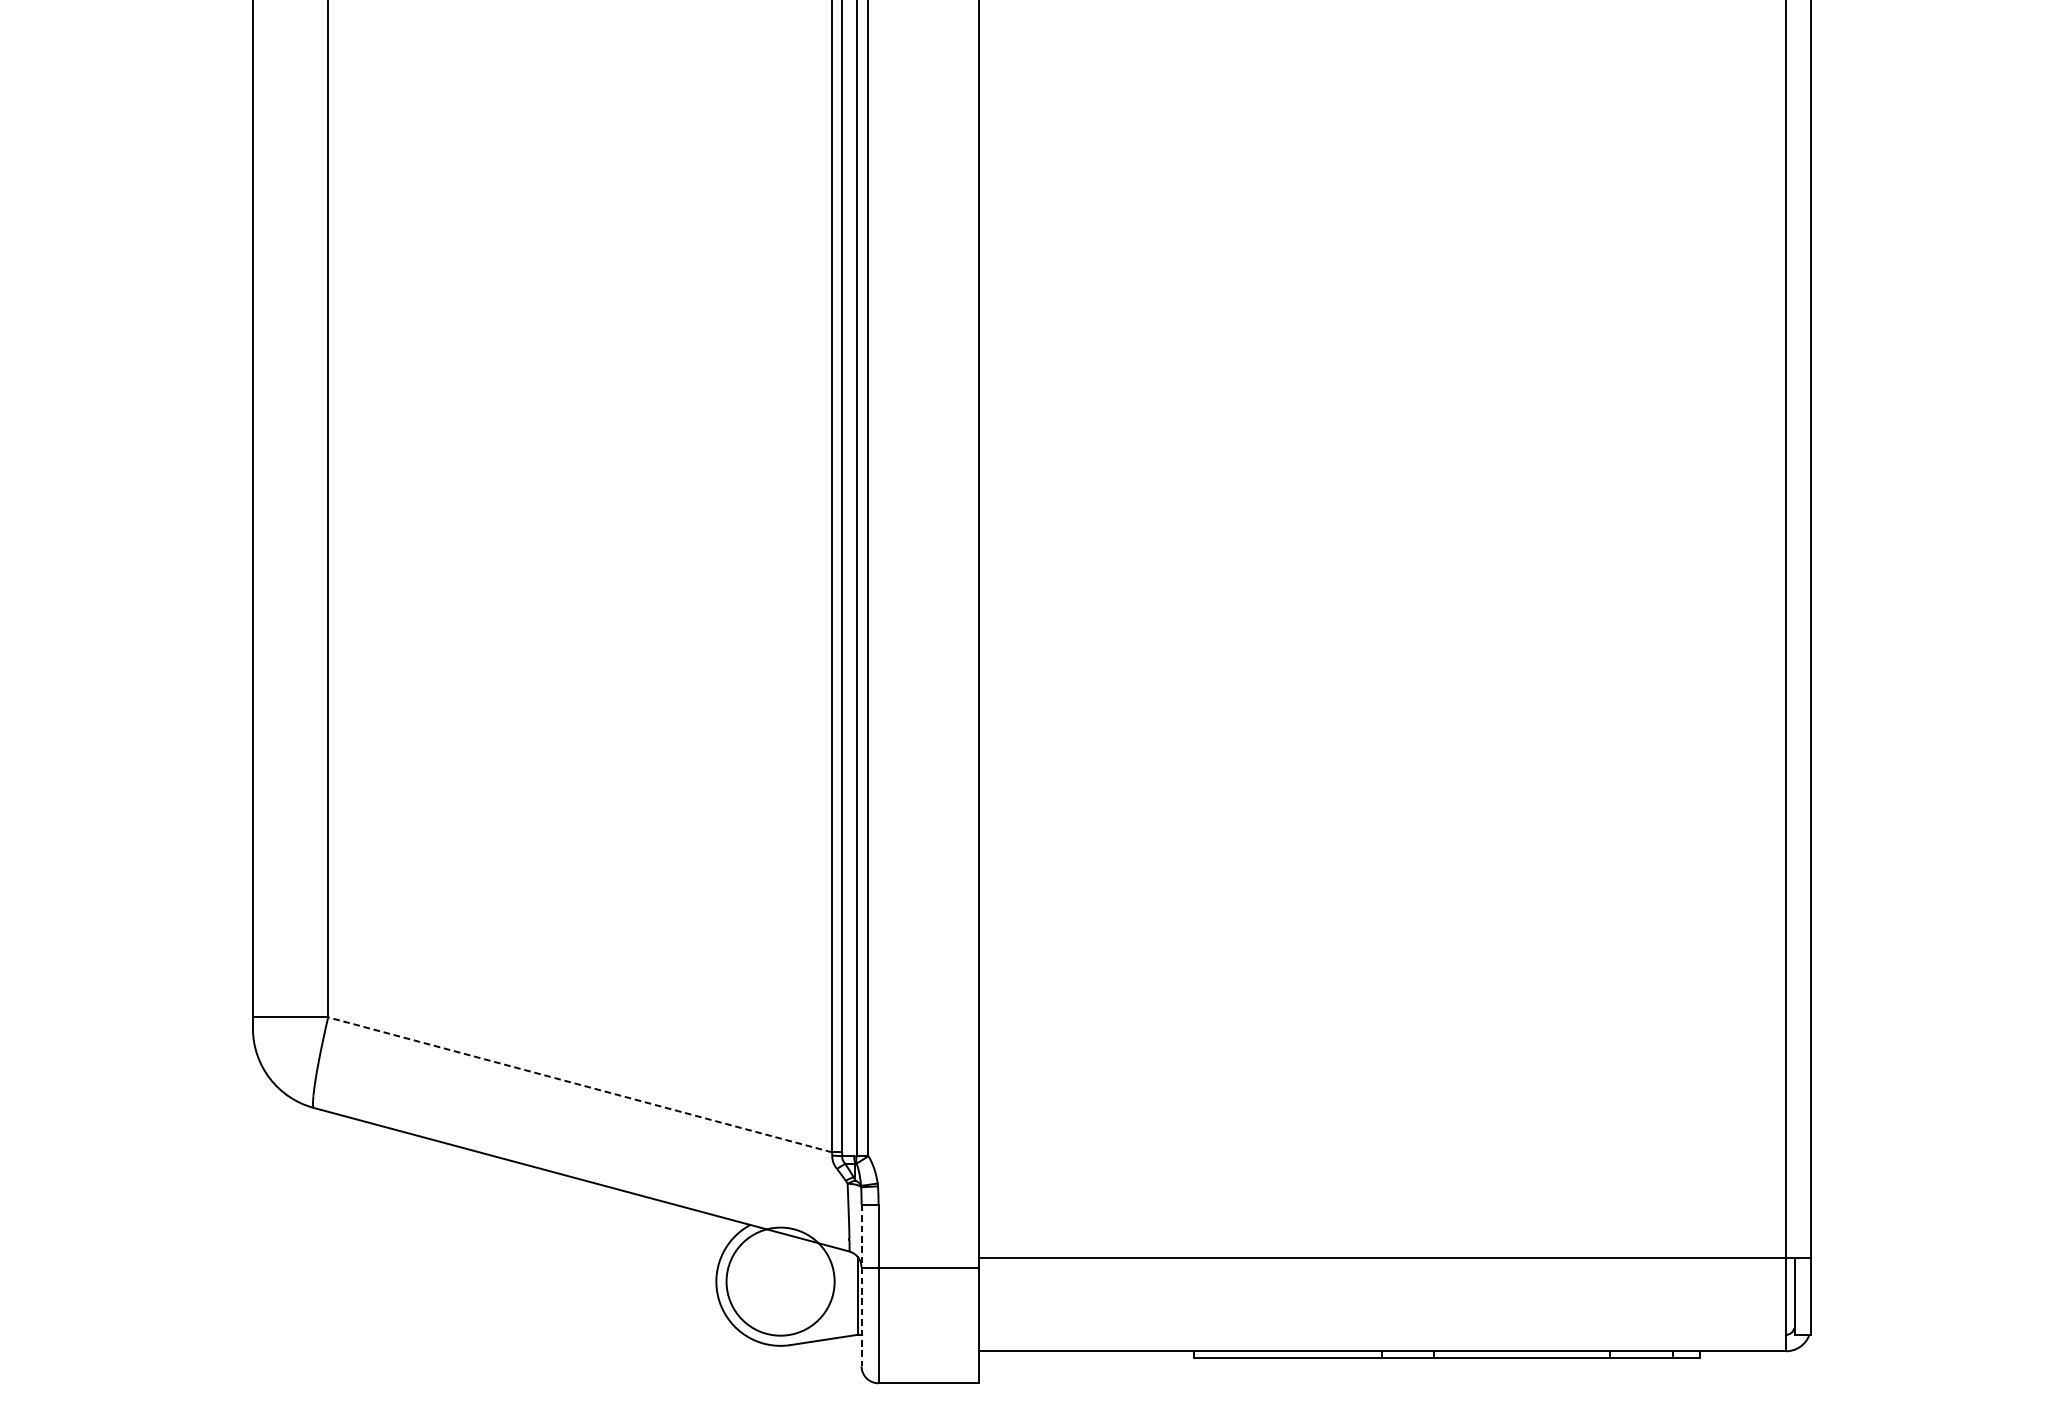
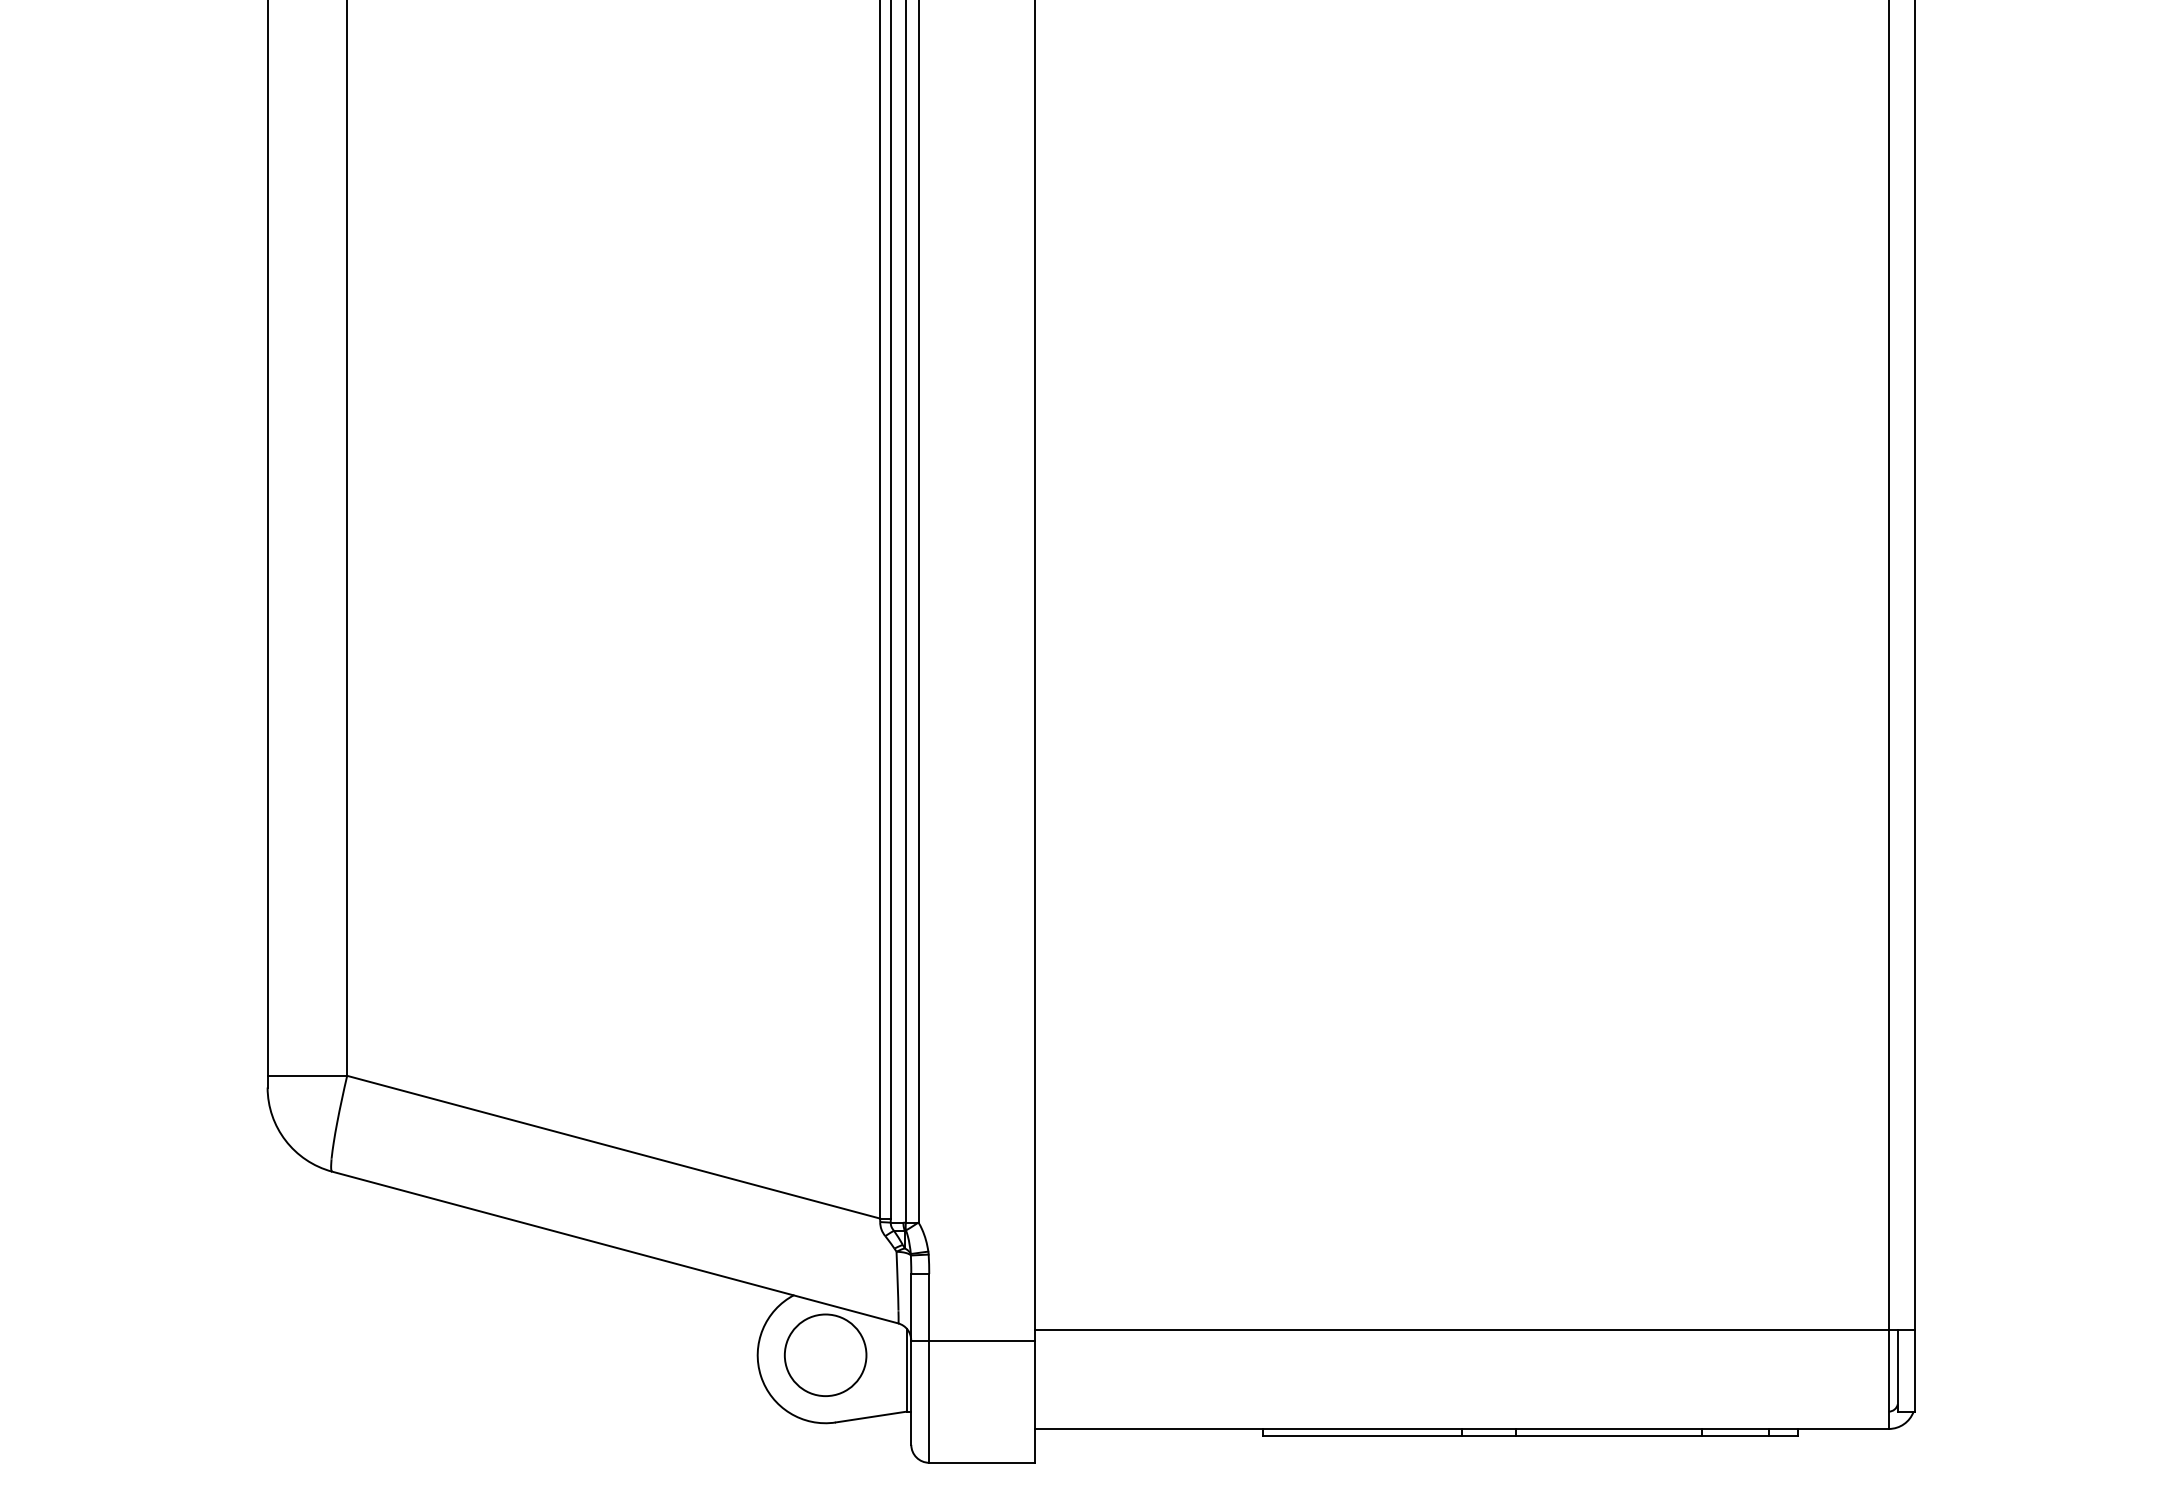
line: (580, 1085) -> (613, 1147), dashed -> solid
circle: (780, 1281) -> (825, 1355), size x0.71
line: (861, 1285) -> (911, 1359), dashed -> solid

